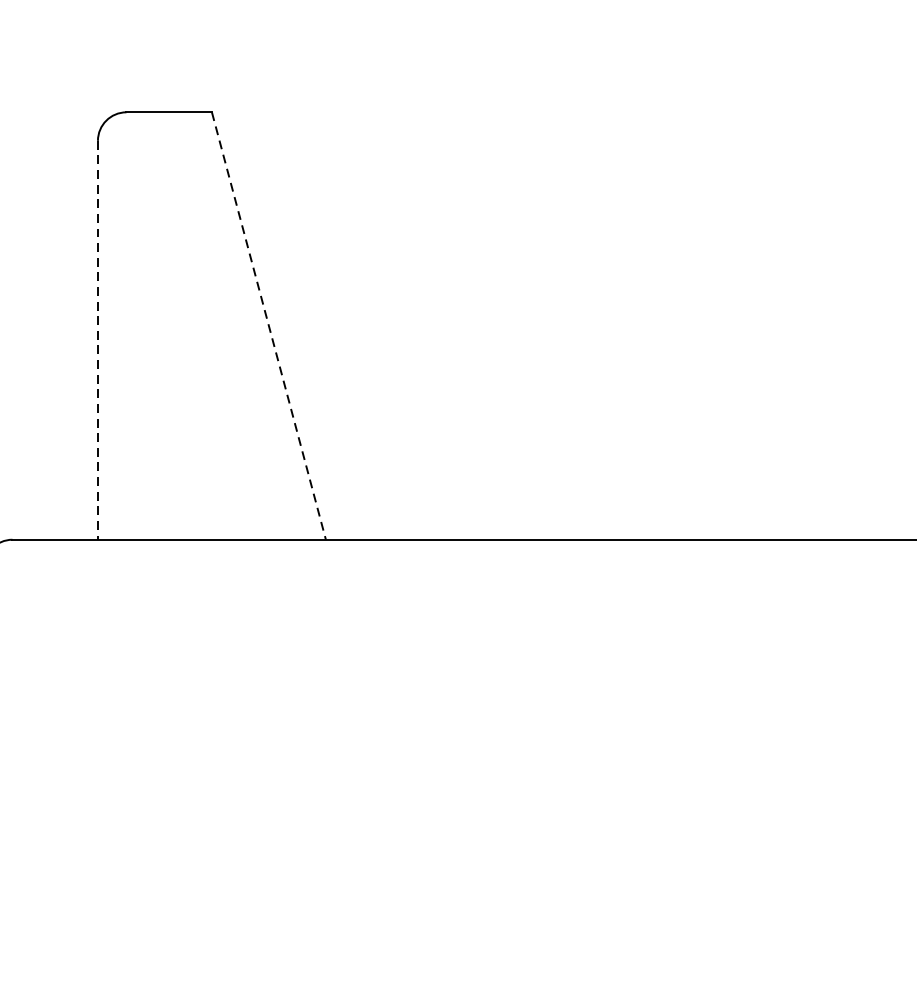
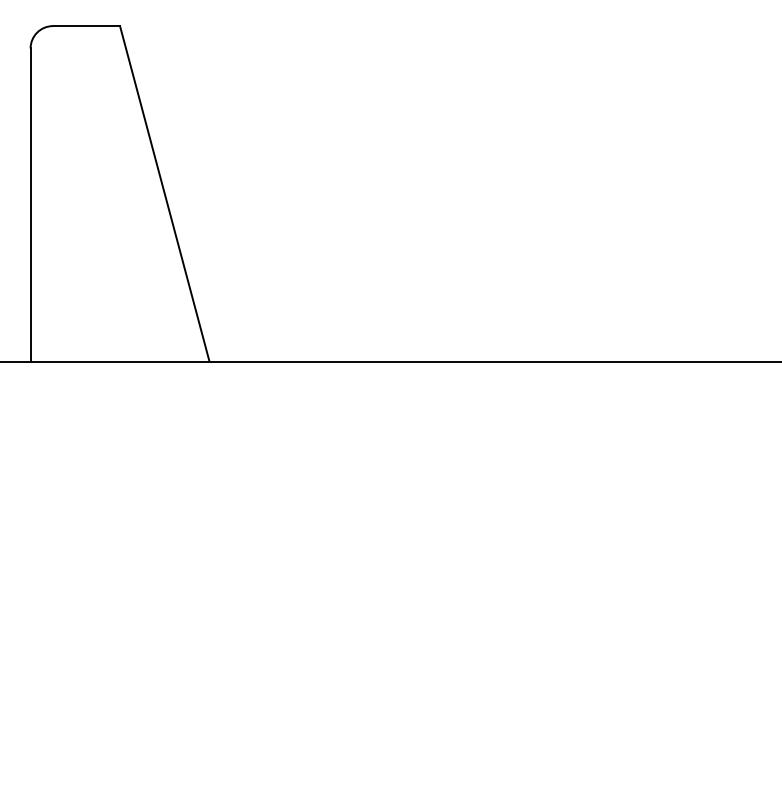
line: (268, 325) -> (164, 193), dashed -> solid
line: (97, 340) -> (30, 205), dashed -> solid

